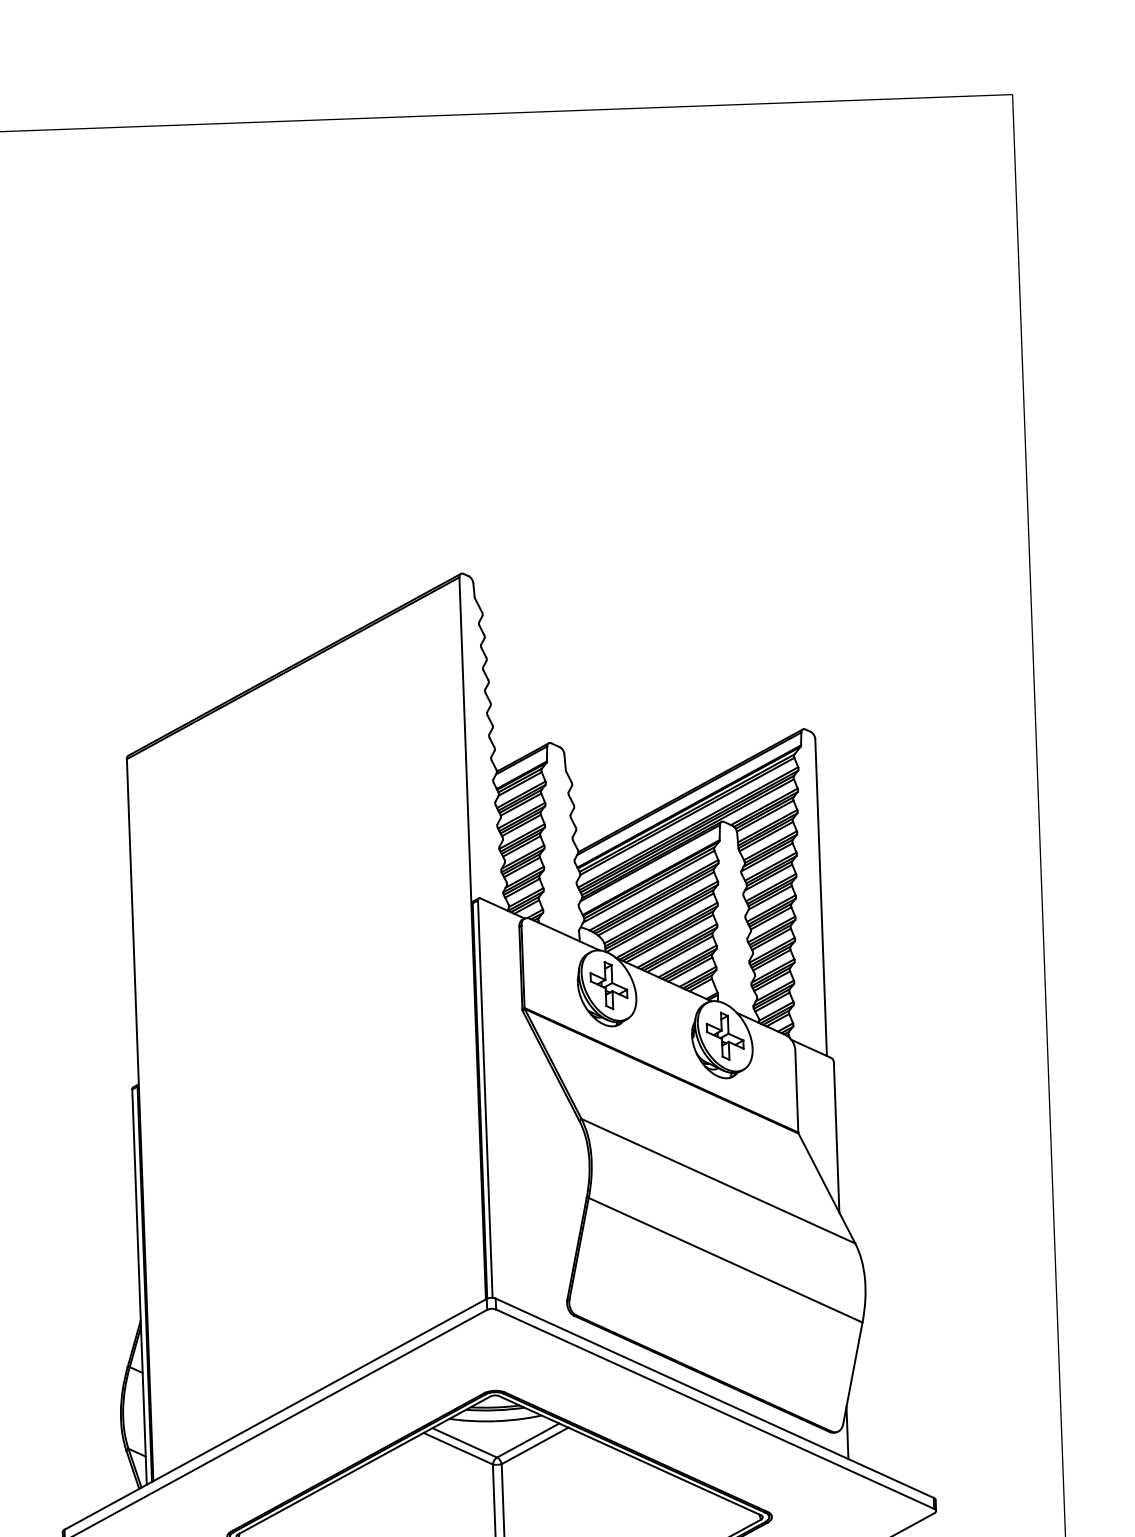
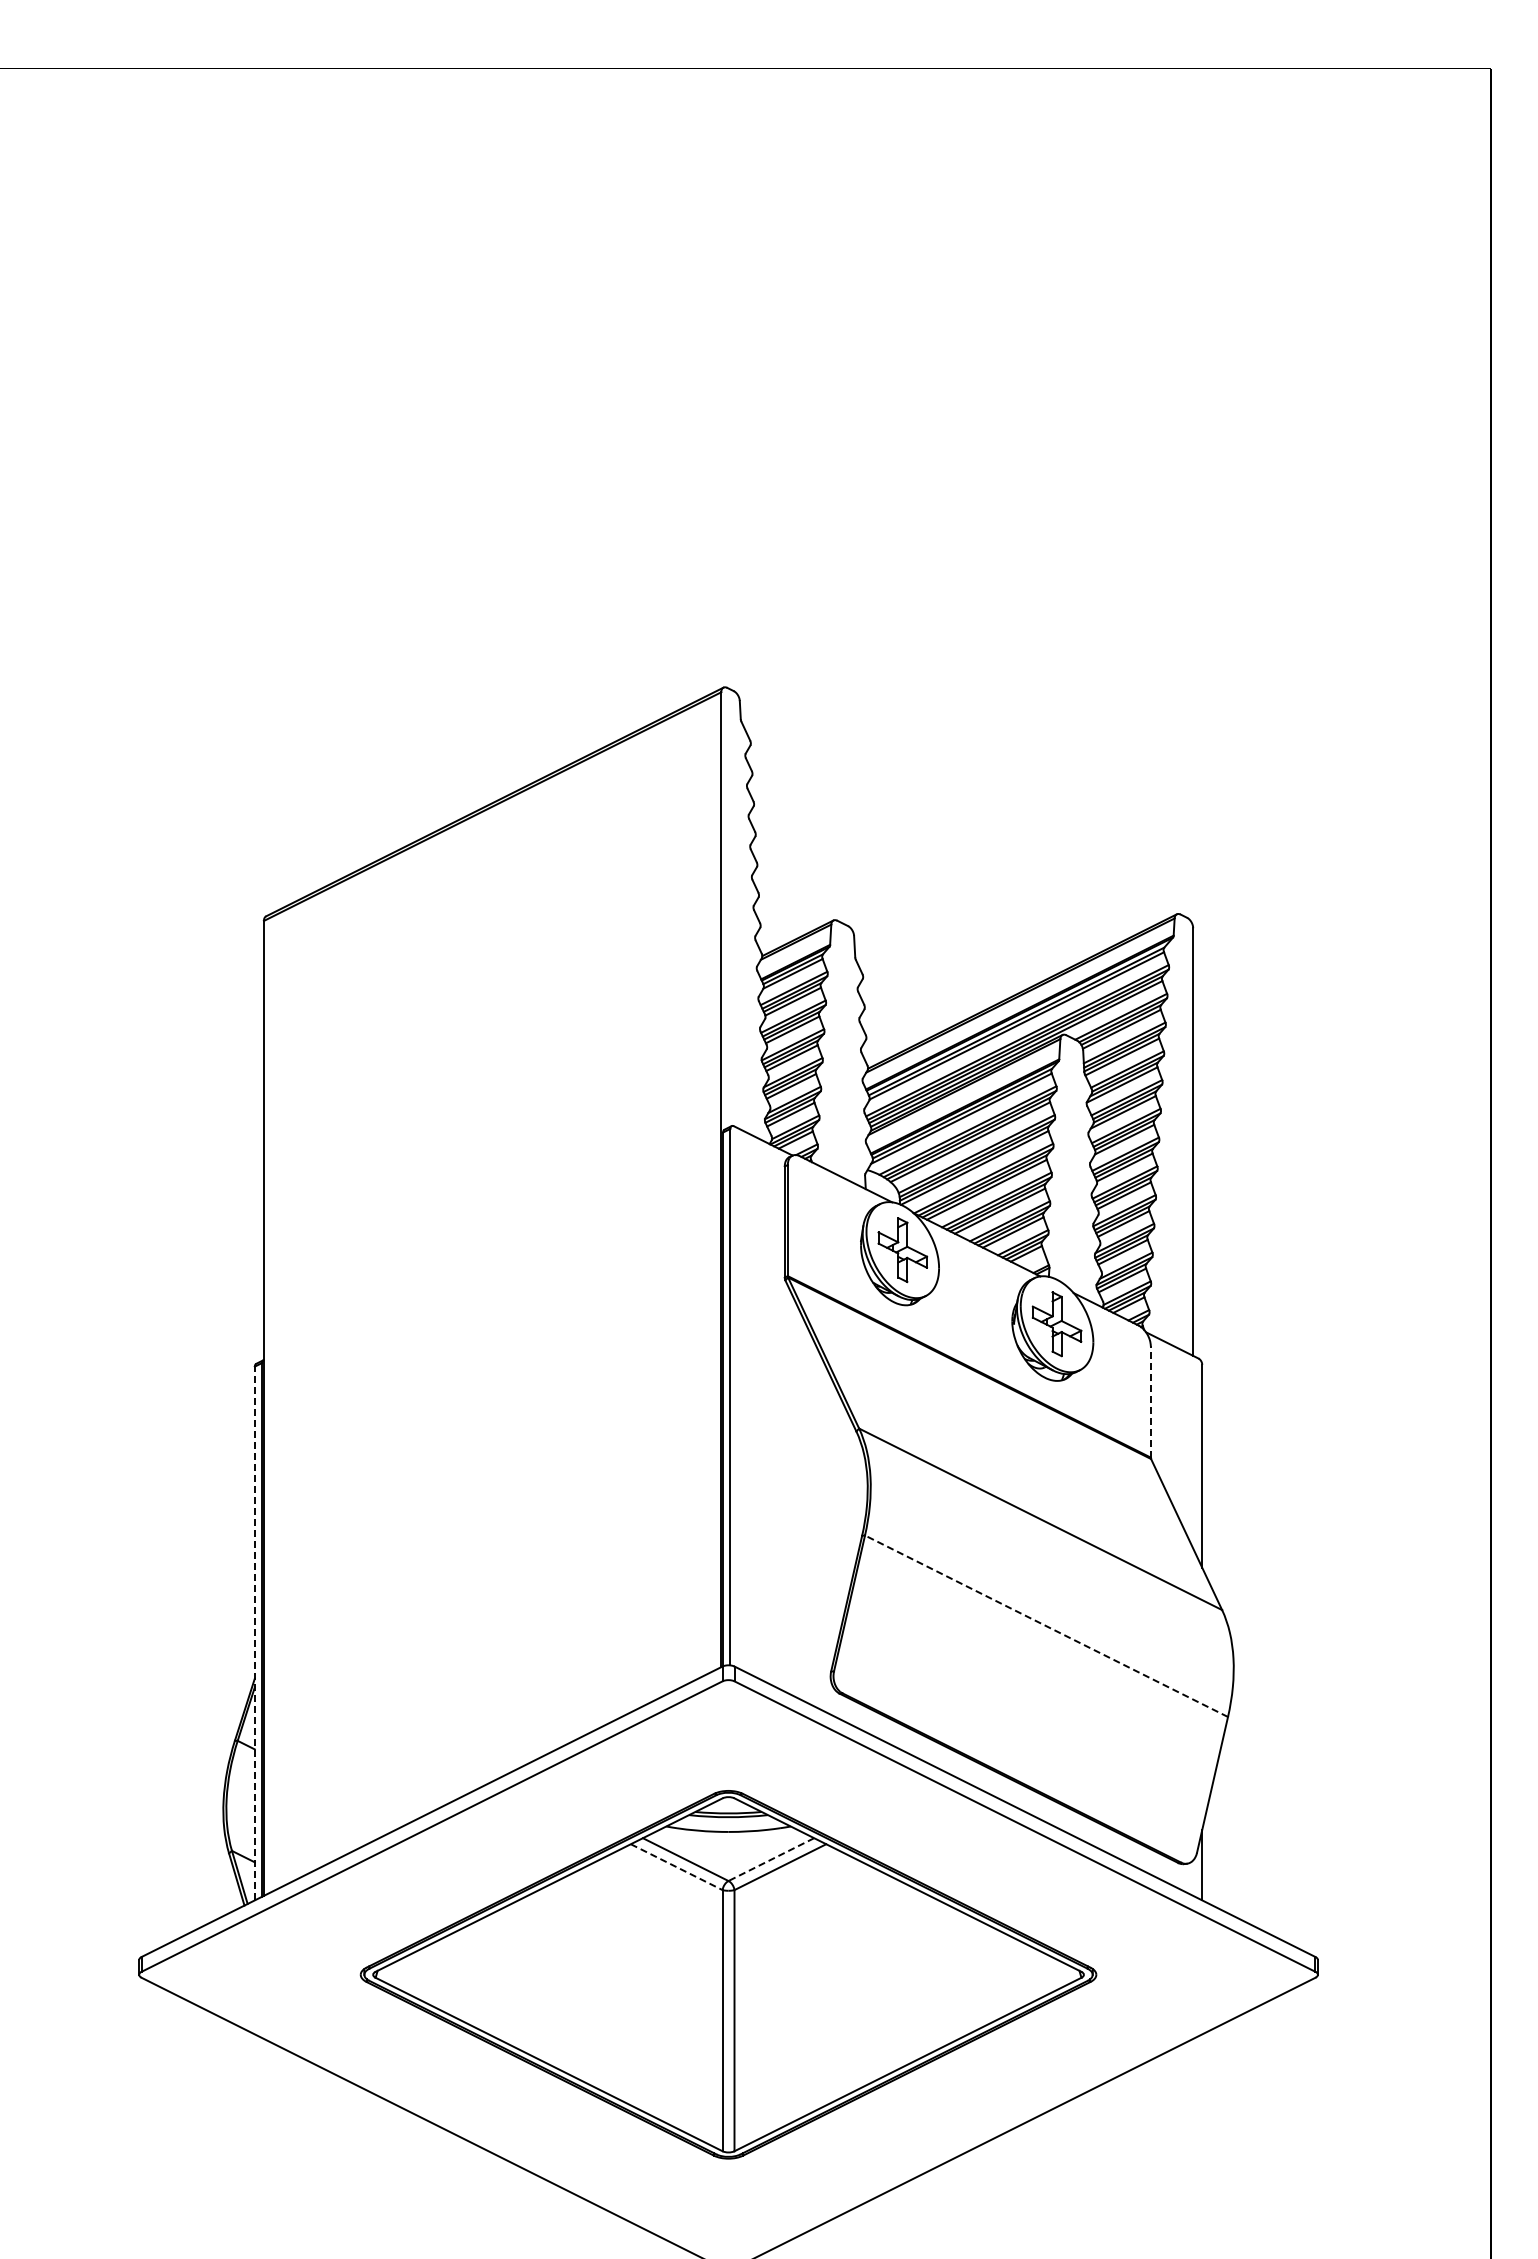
line: (796, 1091) -> (1150, 1402), solid -> dashed
line: (725, 1260) -> (1046, 1626), solid -> dashed
line: (139, 1287) -> (254, 1633), solid -> dashed
line: (528, 1440) -> (771, 1859), solid -> dashed
line: (458, 1448) -> (677, 1867), solid -> dashed

